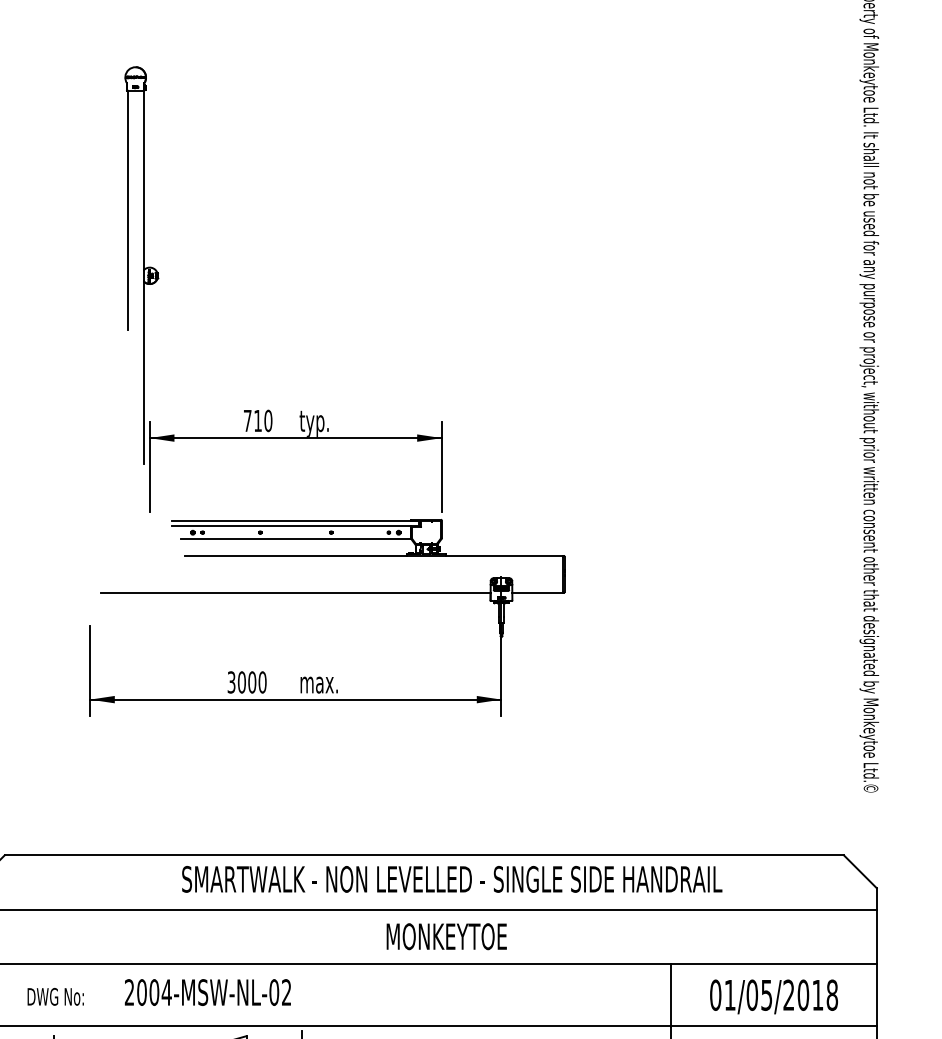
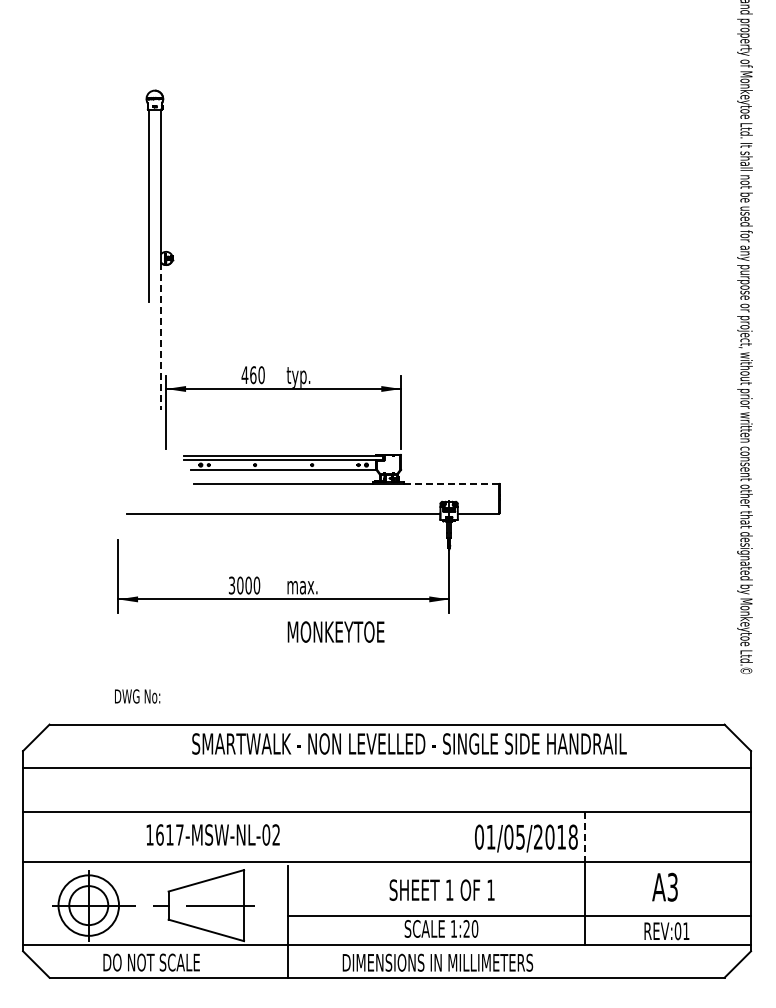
line: (143, 372) -> (161, 336), solid -> dashed
text: (252, 421) -> (248, 375), 710 -> 460
line: (504, 555) -> (451, 483), solid -> dashed
text: (446, 935) -> (335, 631), moved
text: (147, 991) -> (164, 834), 2004-MSW-NL-02 -> 1617-MSW-NL-02
line: (671, 995) -> (585, 837), solid -> dashed
text: (55, 996) -> (137, 696), moved
text: (774, 996) -> (526, 838), moved

